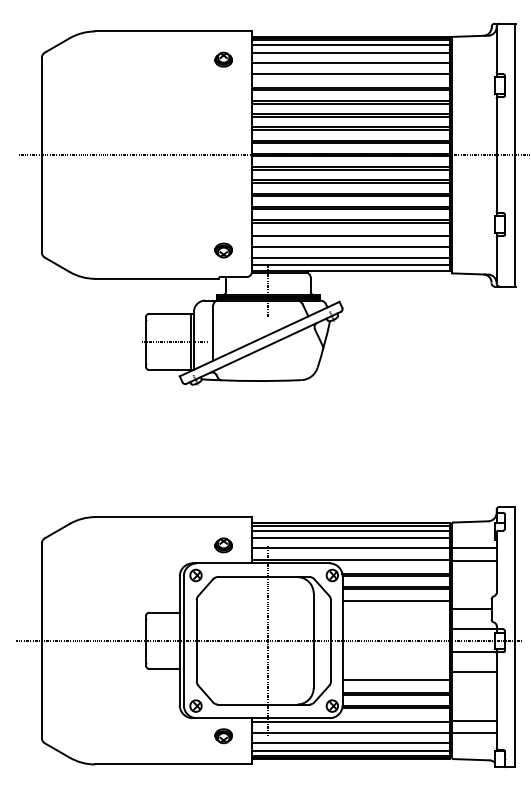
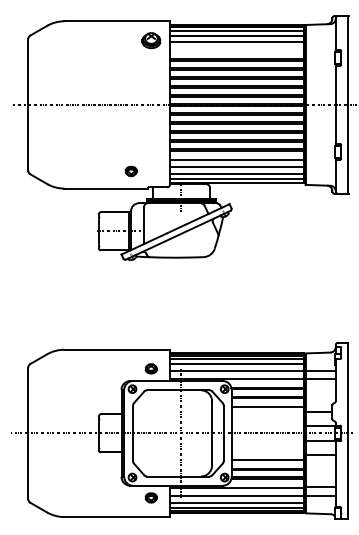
part: (222, 58) -> (150, 39), size x1.6
line: (351, 74) -> (237, 50), removed
part: (222, 250) -> (130, 171), moved

